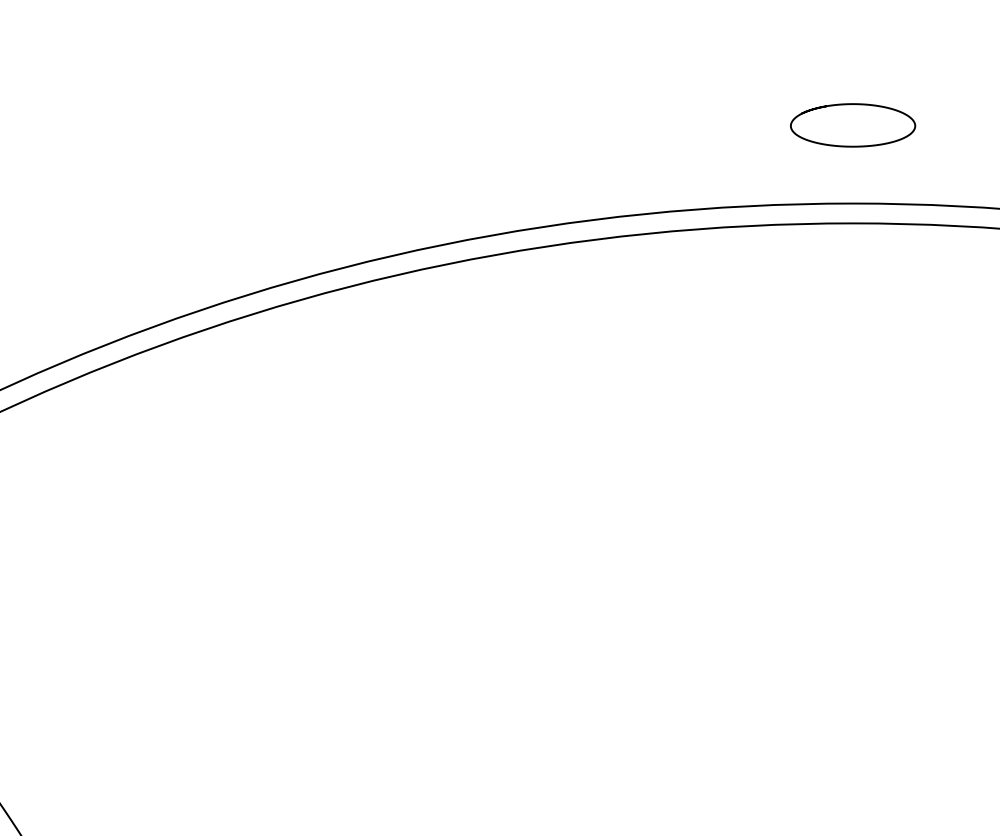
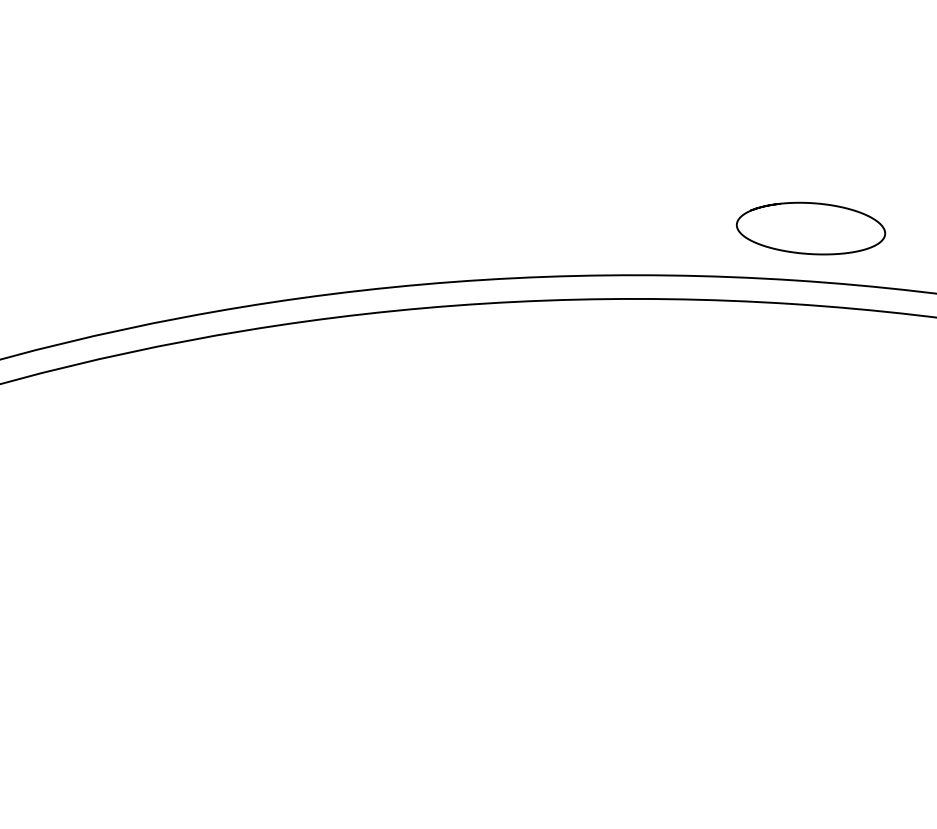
curve: (853, 145) -> (810, 252), moved

